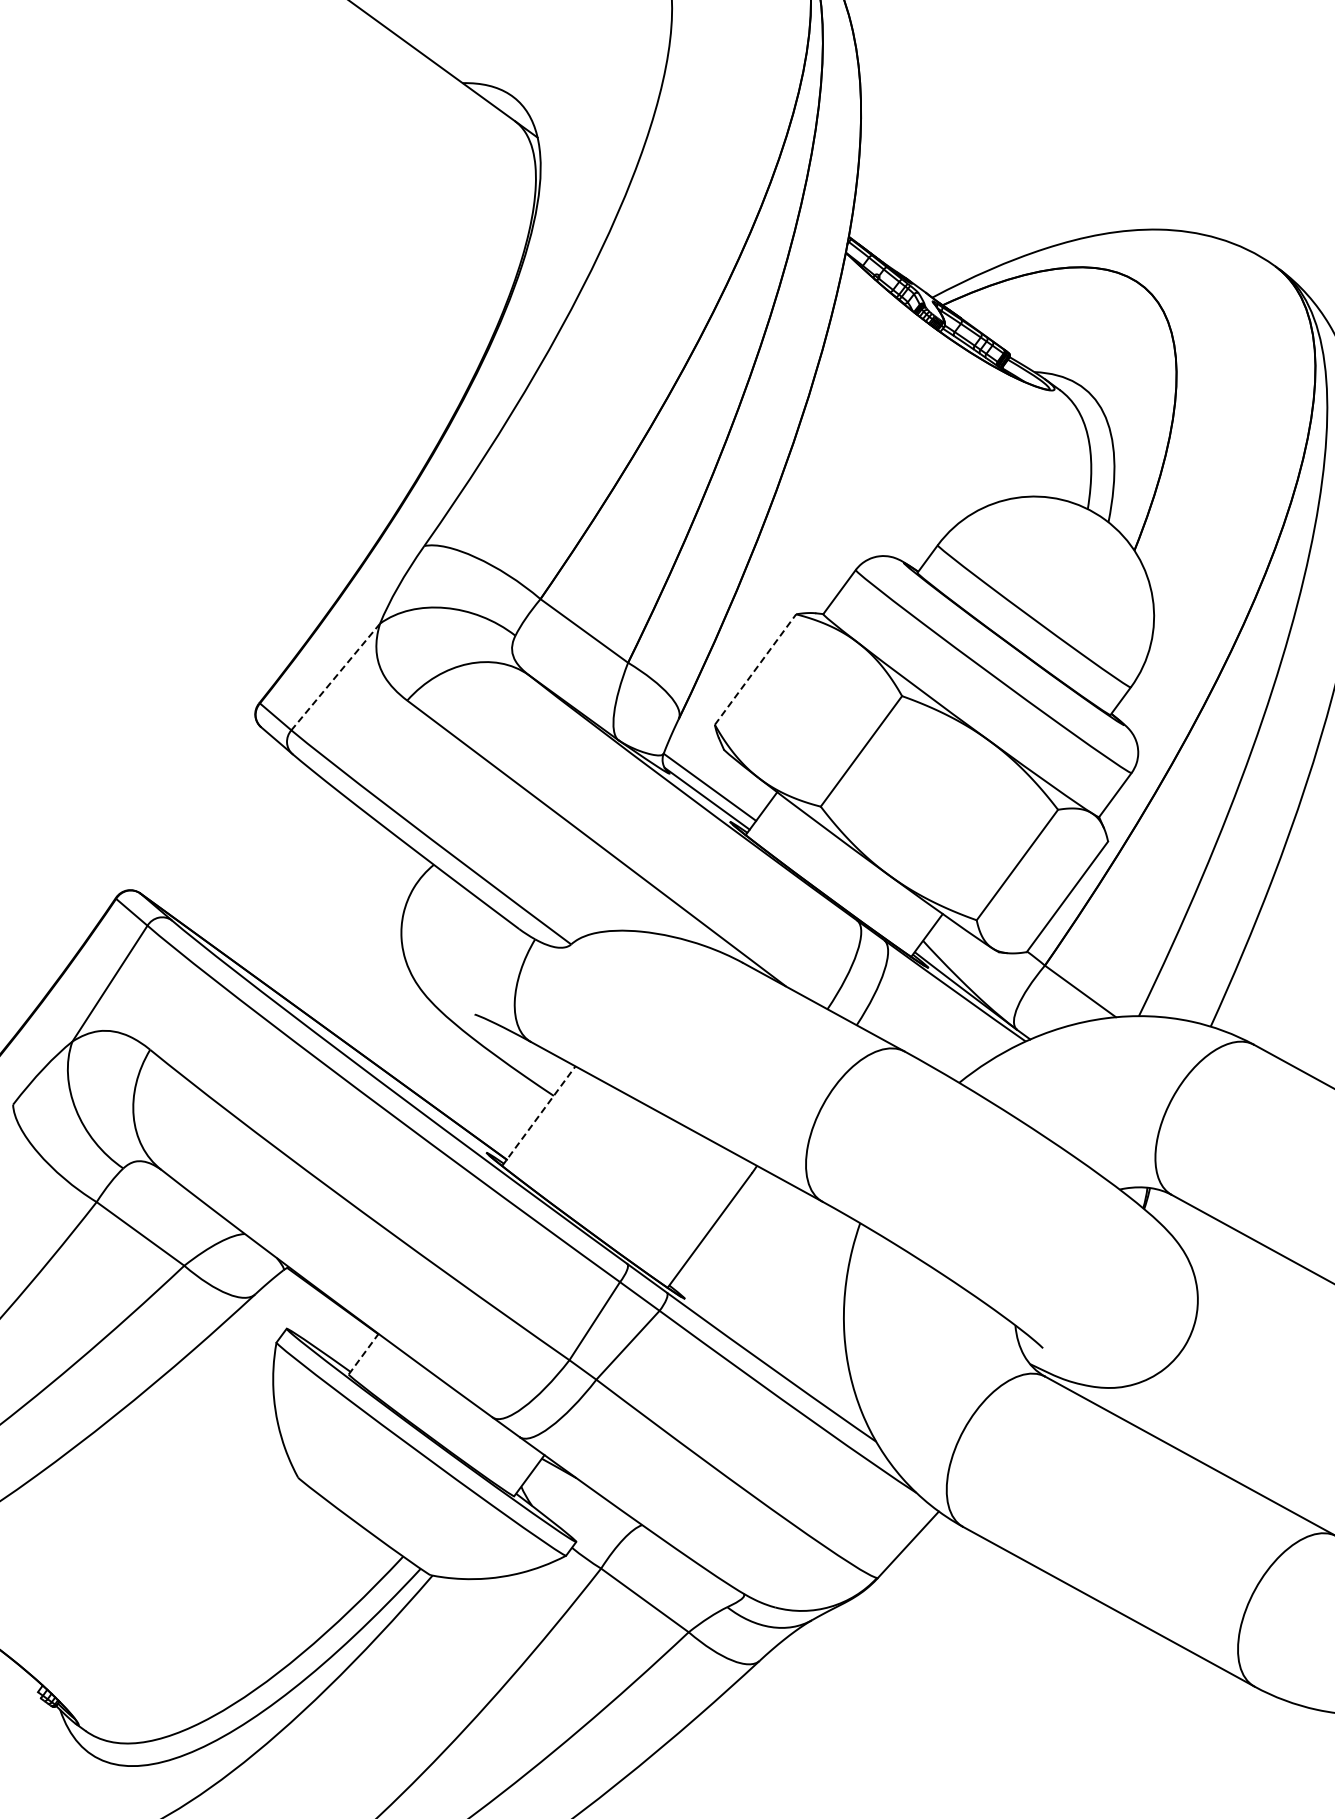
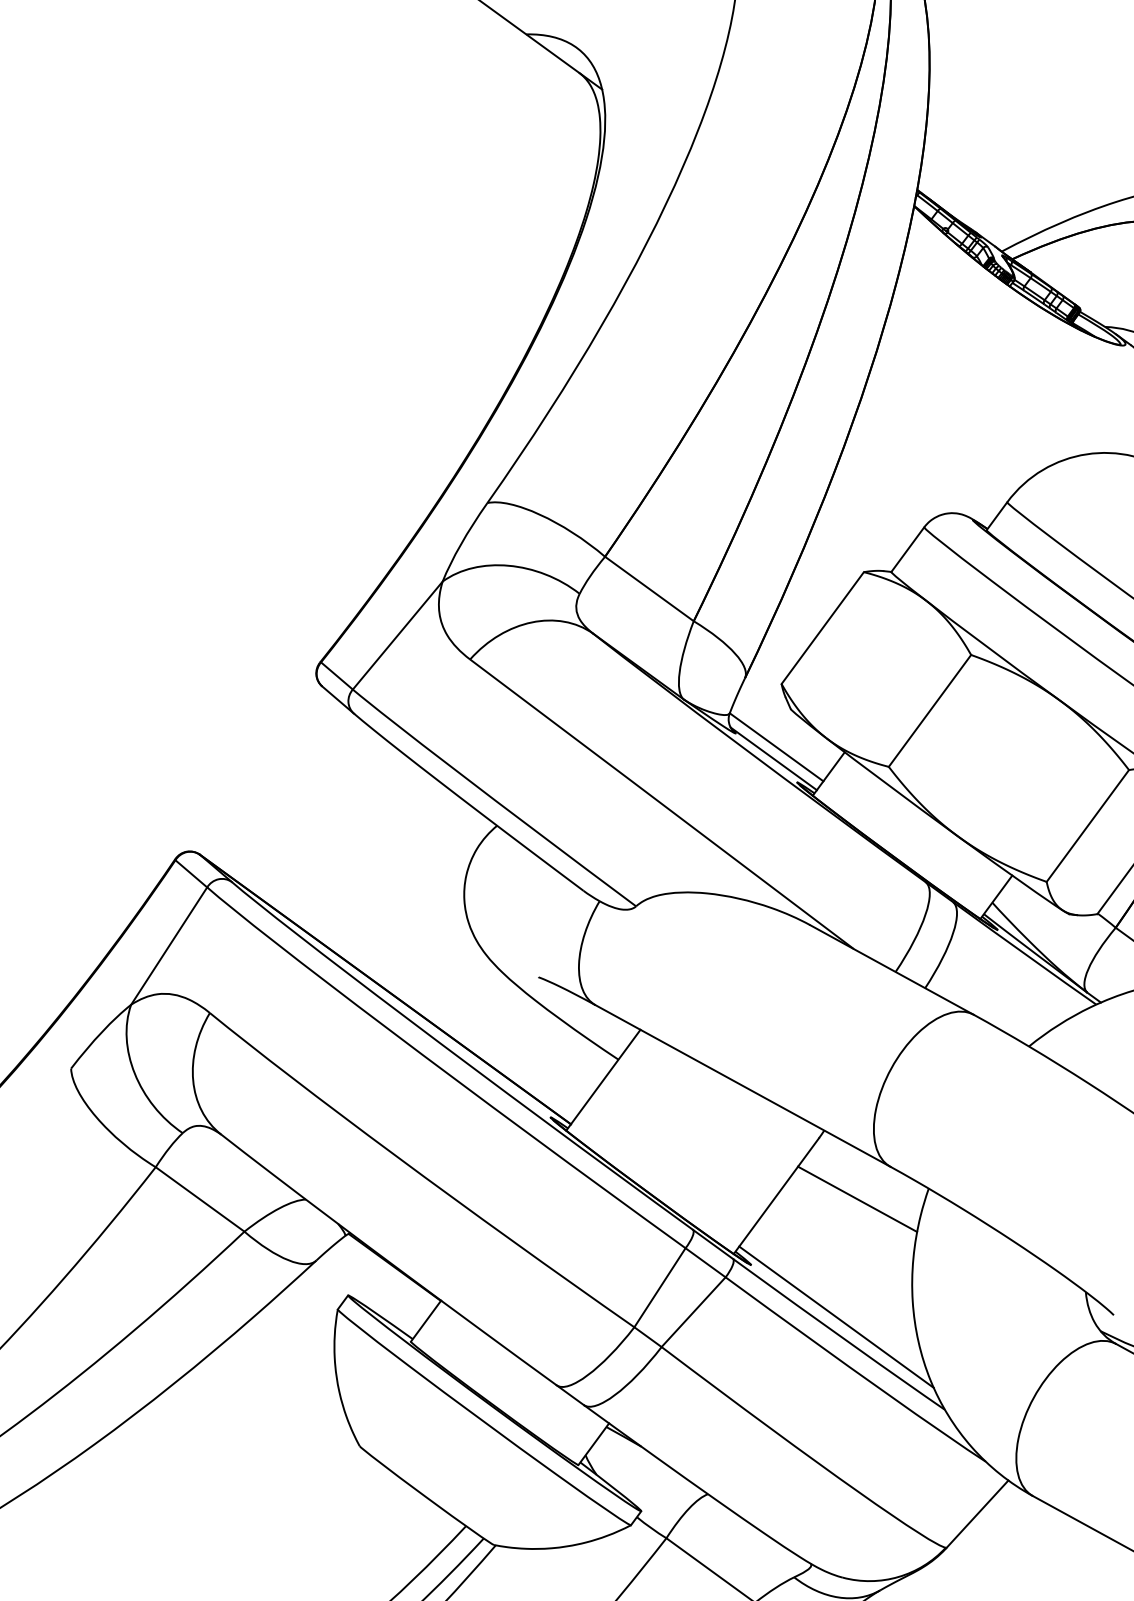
line: (755, 669) -> (822, 628), dashed -> solid
line: (335, 677) -> (397, 636), dashed -> solid
line: (538, 1116) -> (603, 1080), dashed -> solid
line: (789, 1233) -> (857, 1199), added
line: (769, 1350) -> (836, 1317), added
line: (363, 1353) -> (425, 1320), dashed -> solid

